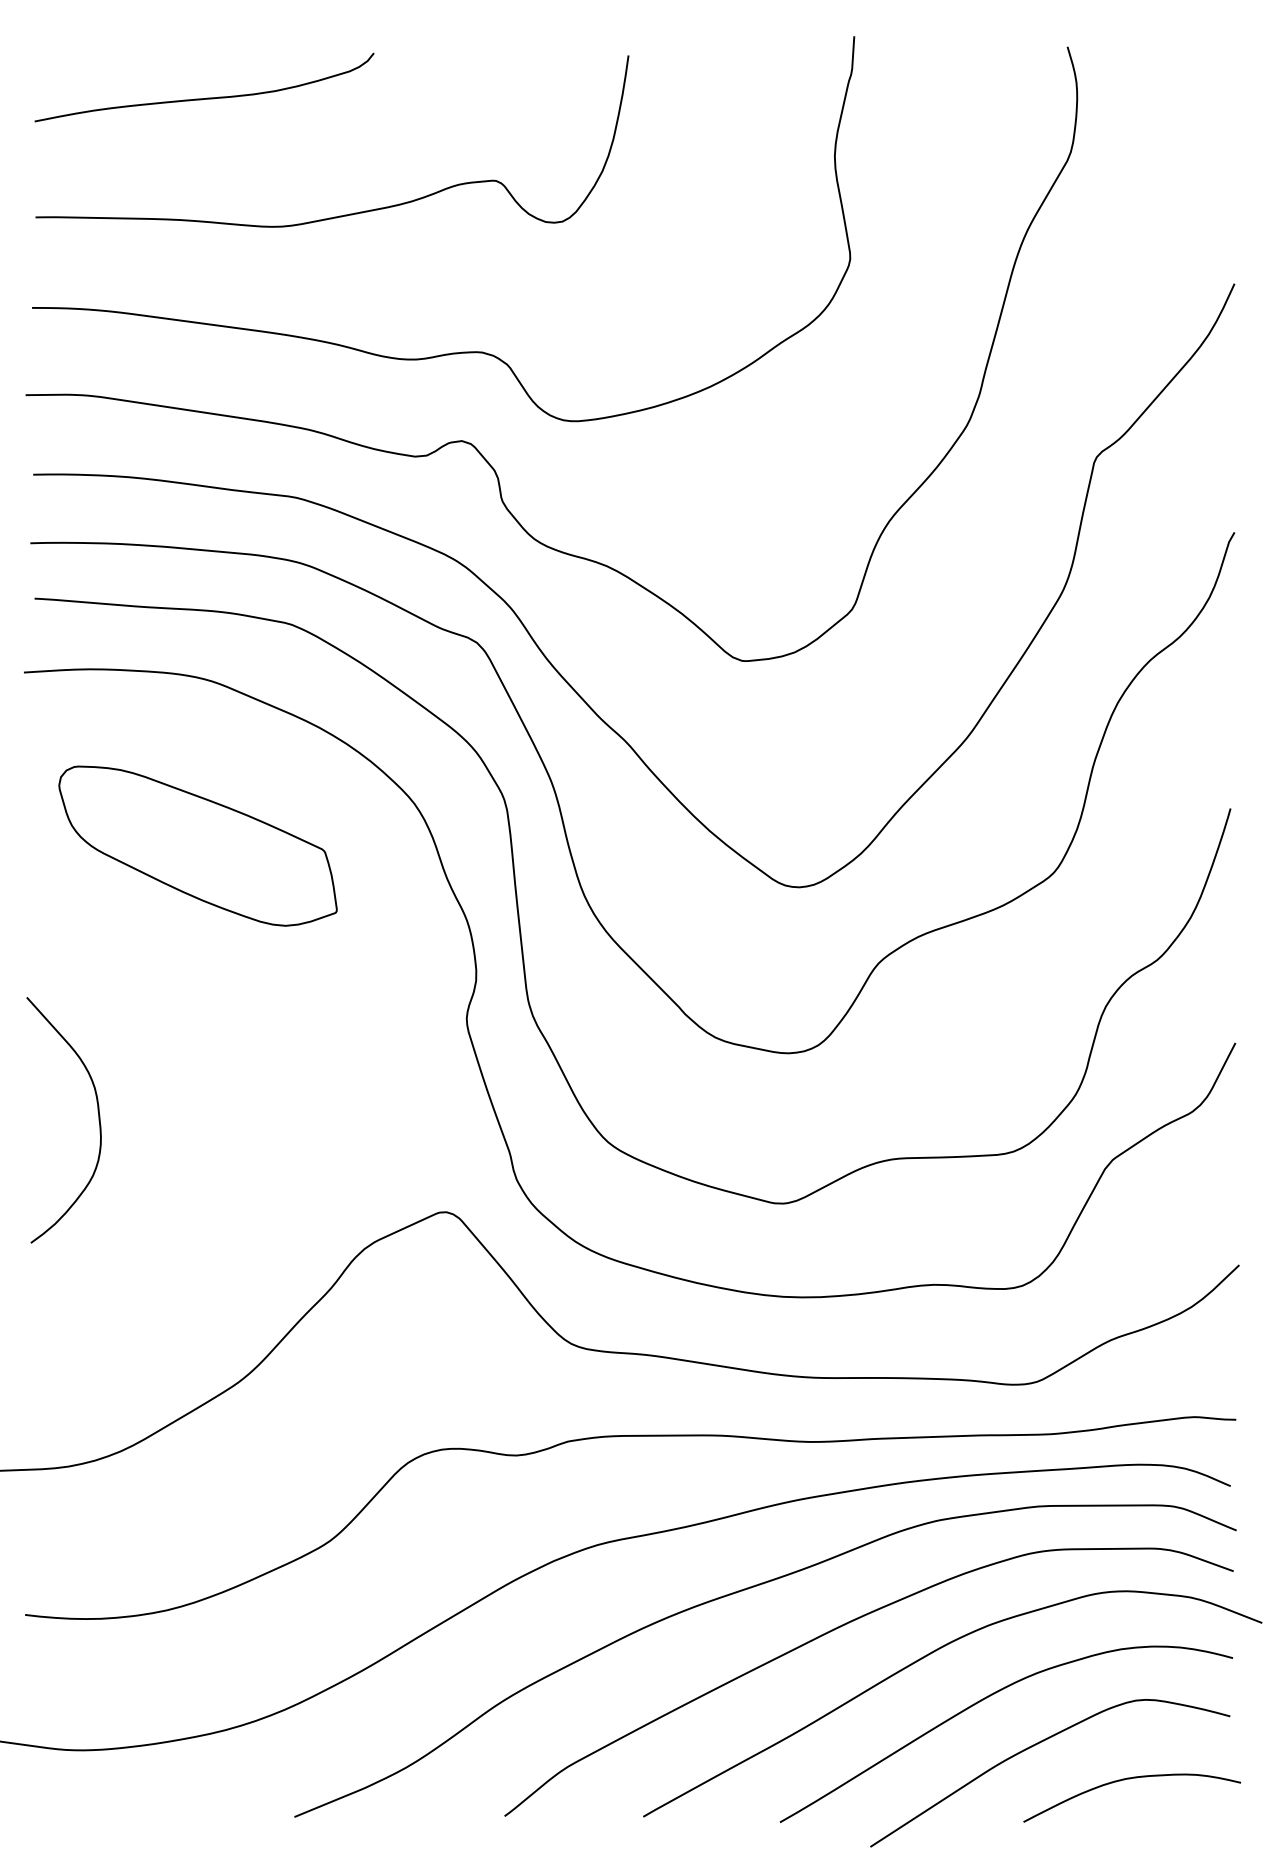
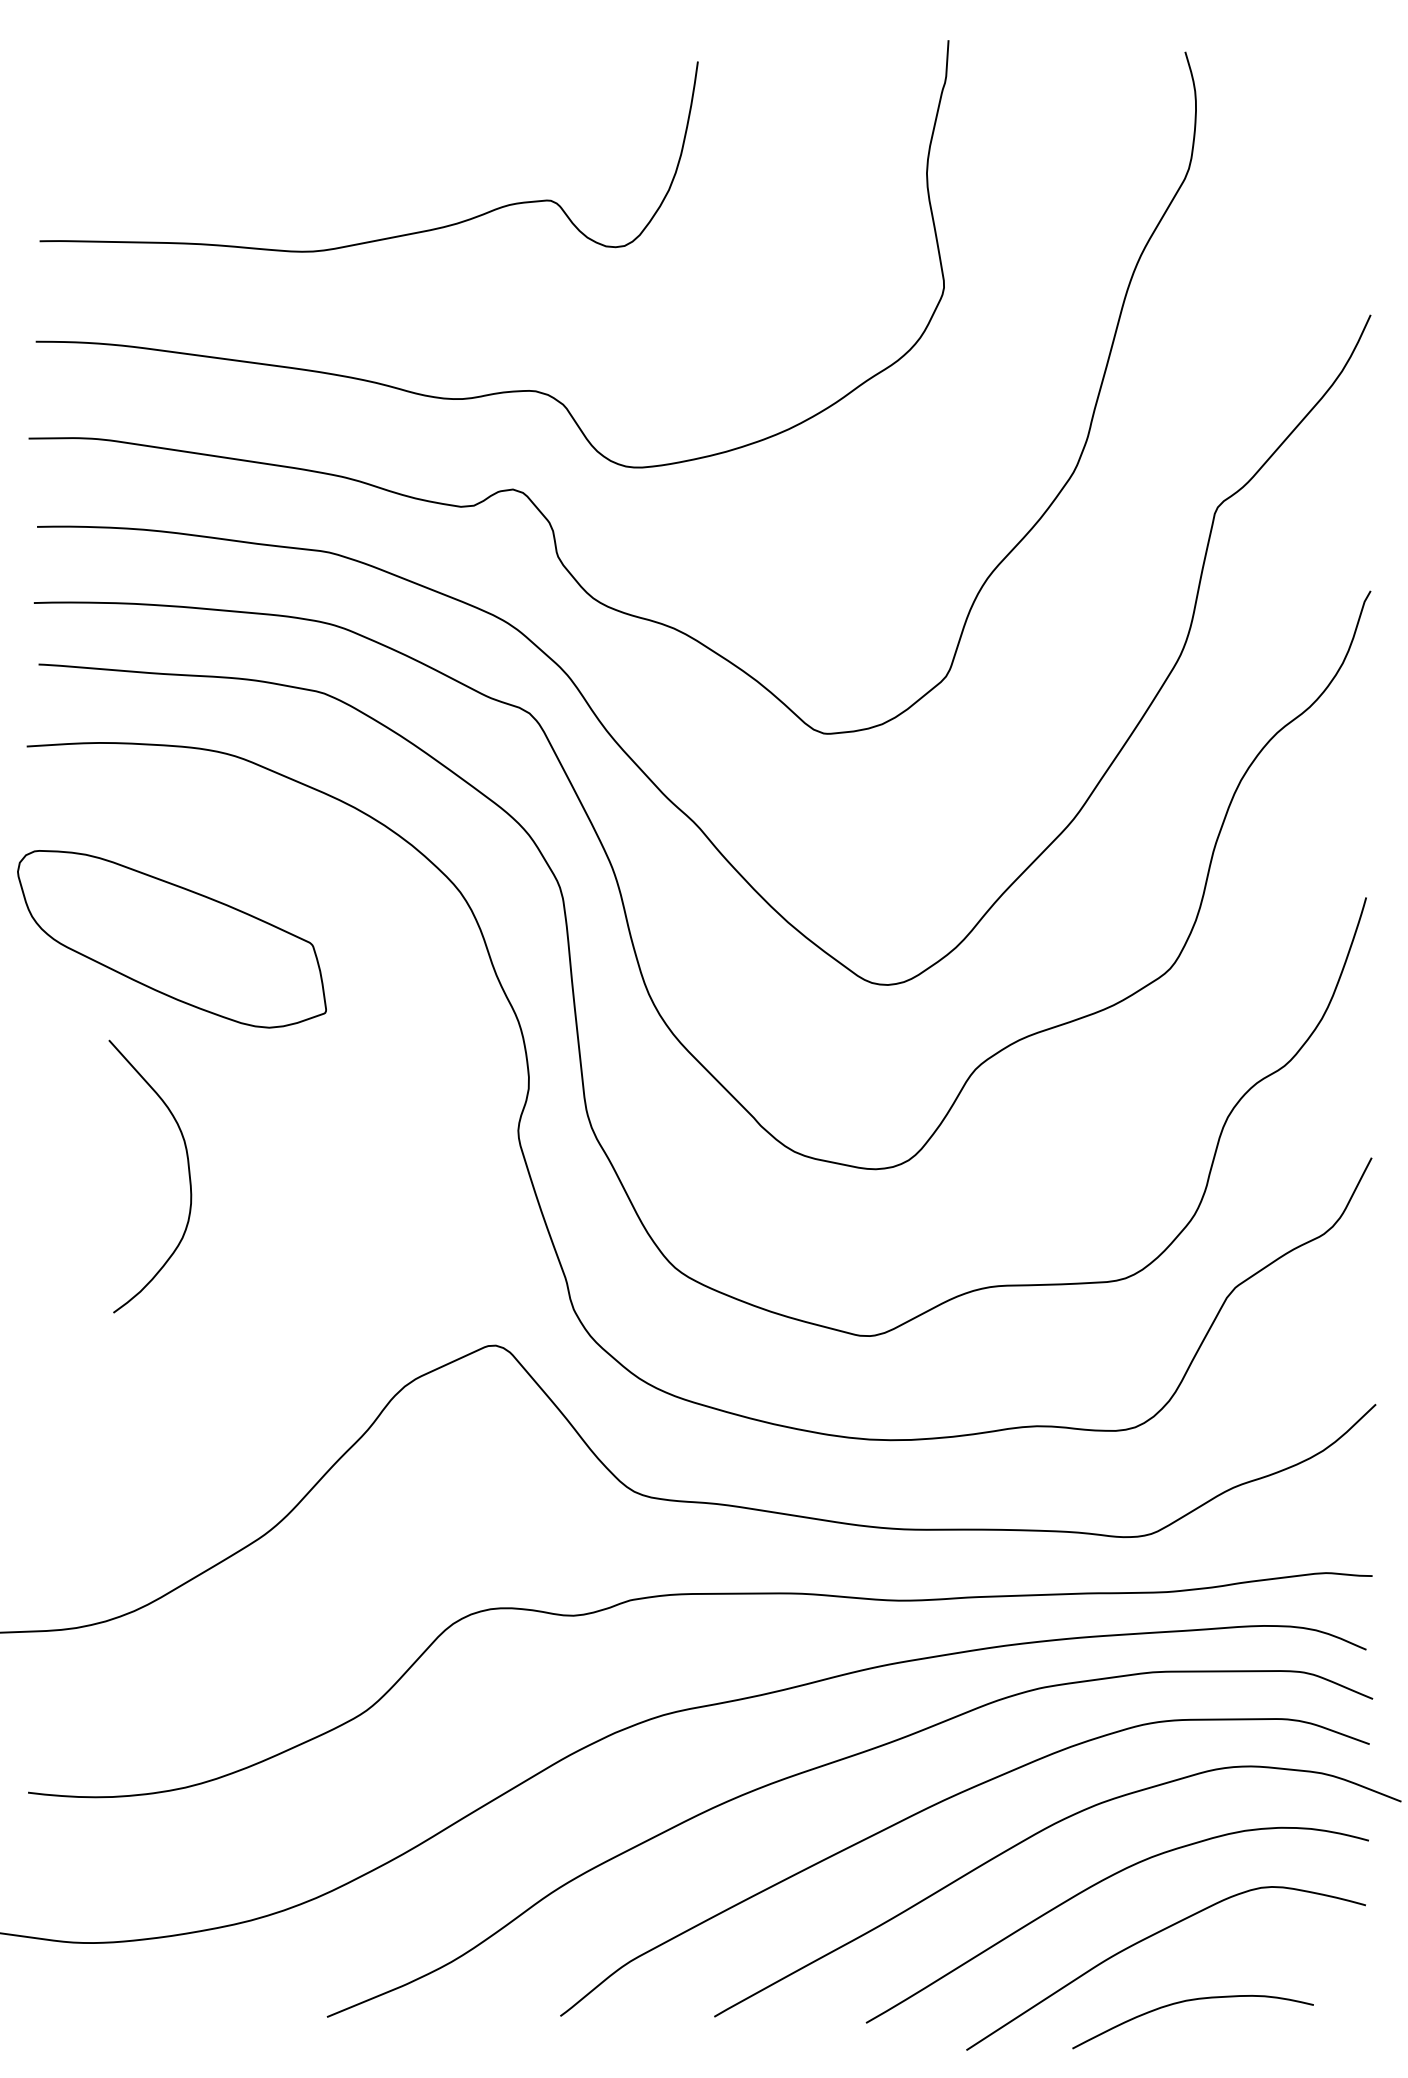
curve: (204, 97) -> (227, 108), removed
part: (197, 846) -> (171, 939), moved
curve: (98, 1119) -> (188, 1175), moved
curve: (1128, 1779) -> (1189, 2001), moved

